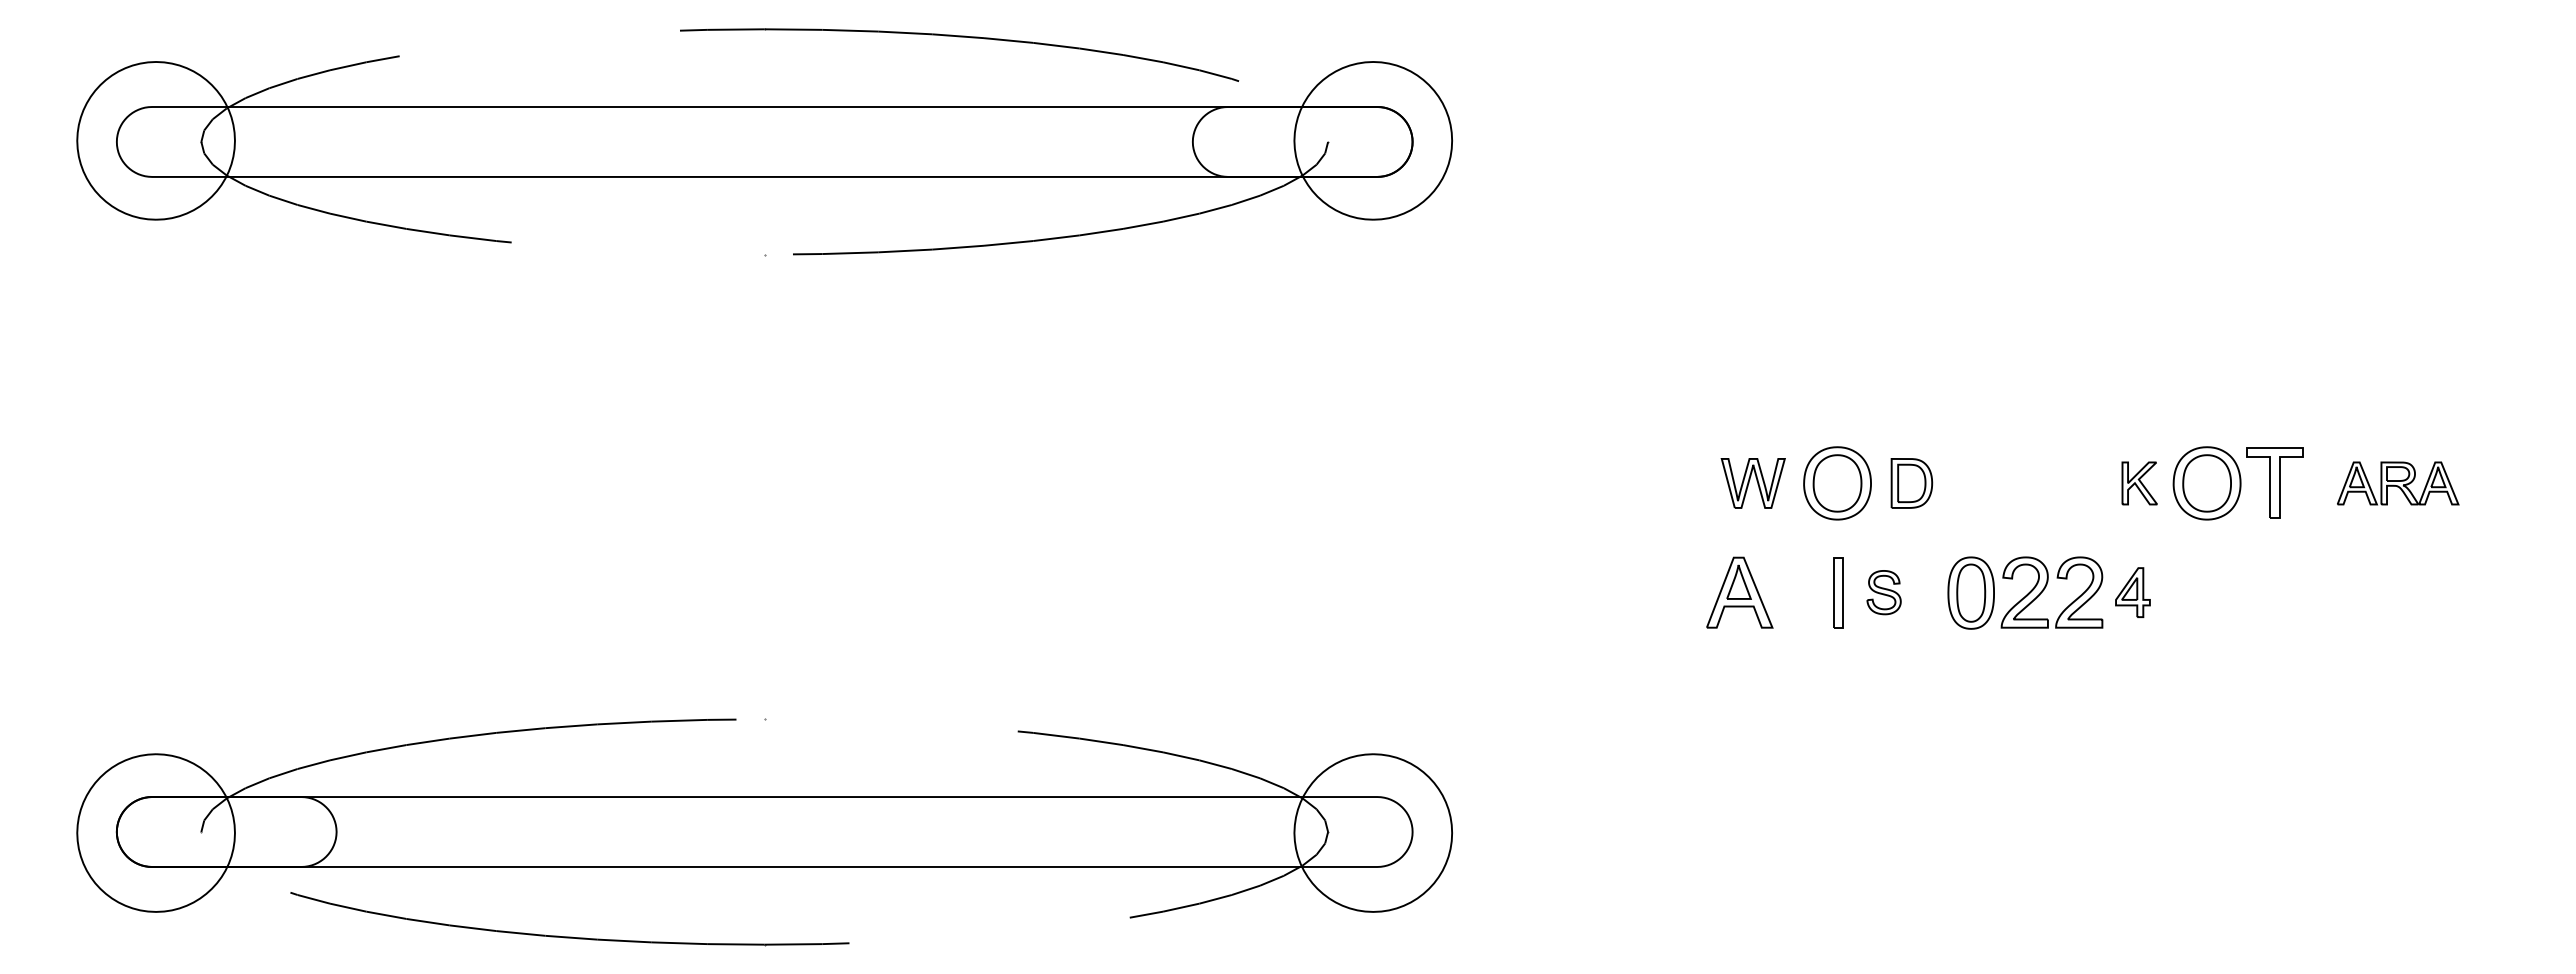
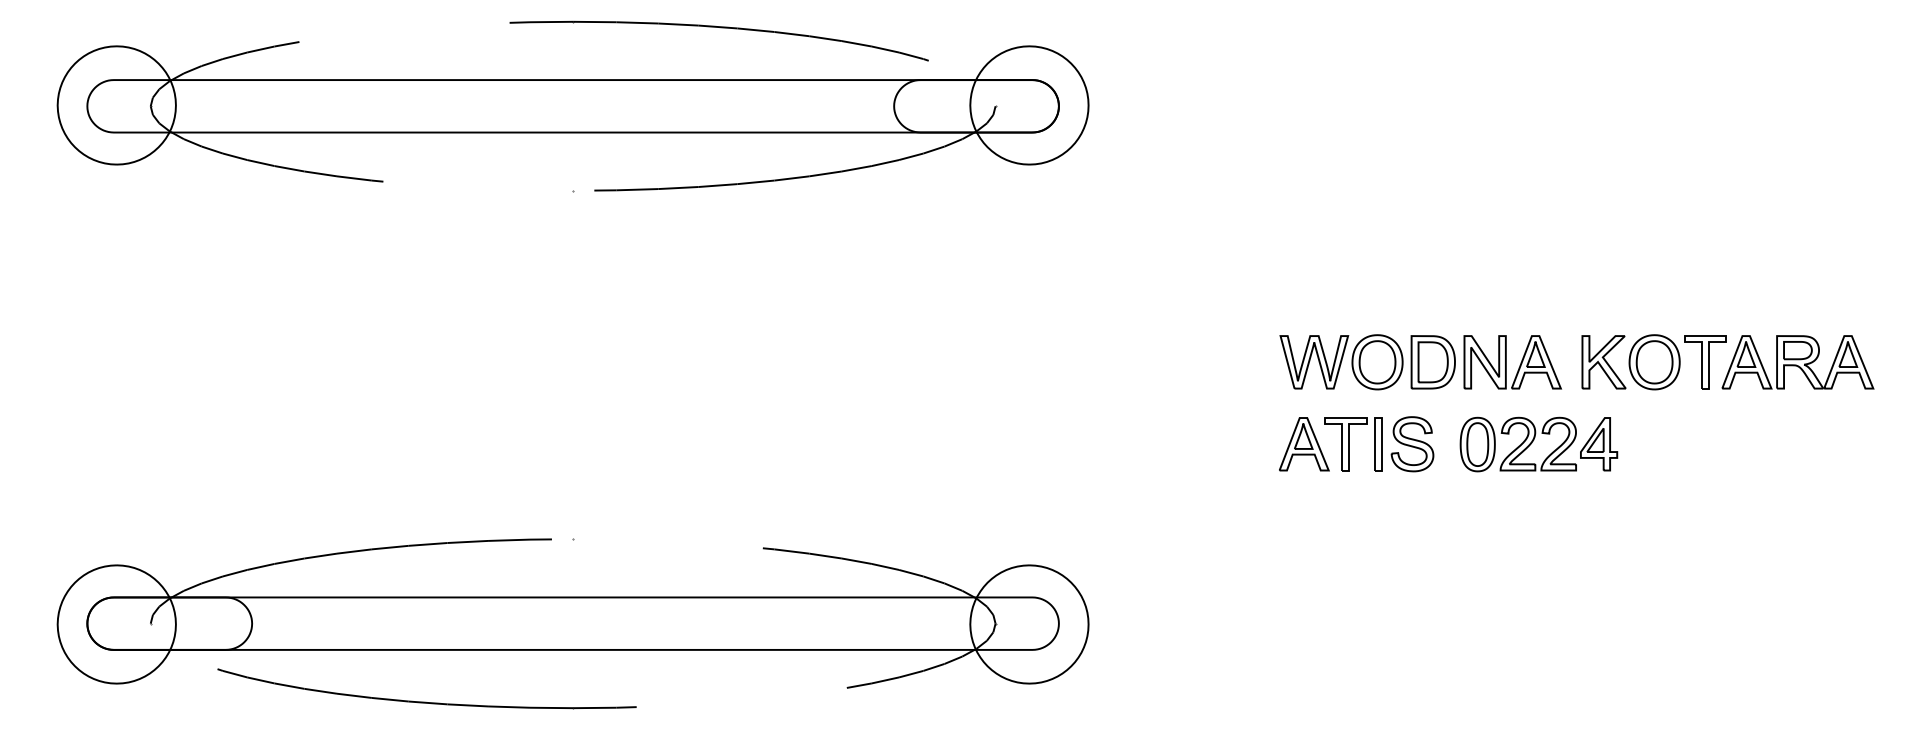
part: (1753, 483) -> (1314, 362), size x1.43
part: (1911, 483) -> (1433, 362), size x1.43
part: (2009, 483) -> (1506, 362), added
part: (2139, 483) -> (1603, 362), size x1.67
part: (2397, 483) -> (1797, 362), size x1.67
part: (1794, 592) -> (1345, 444), added
part: (1883, 592) -> (1412, 444), size x1.67
part: (2132, 592) -> (1598, 444), size x1.43

